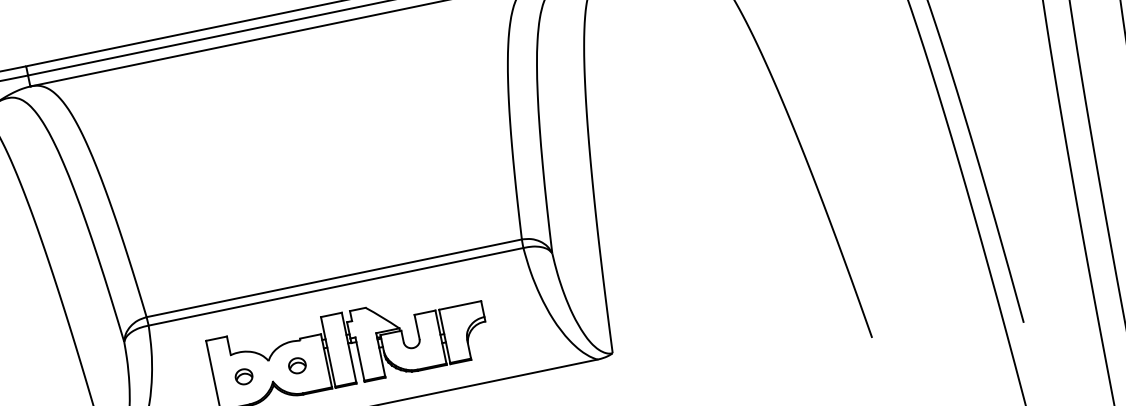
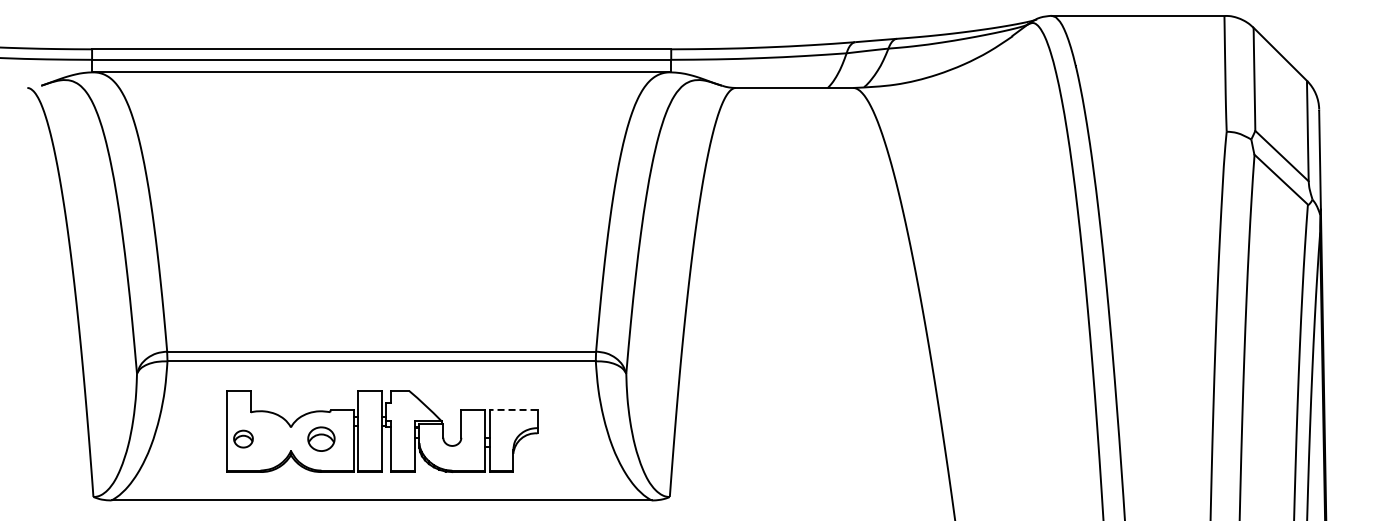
line: (460, 305) -> (513, 409), solid -> dashed
part: (297, 365) -> (321, 438), size x1.4
part: (244, 376) -> (243, 438), moved

